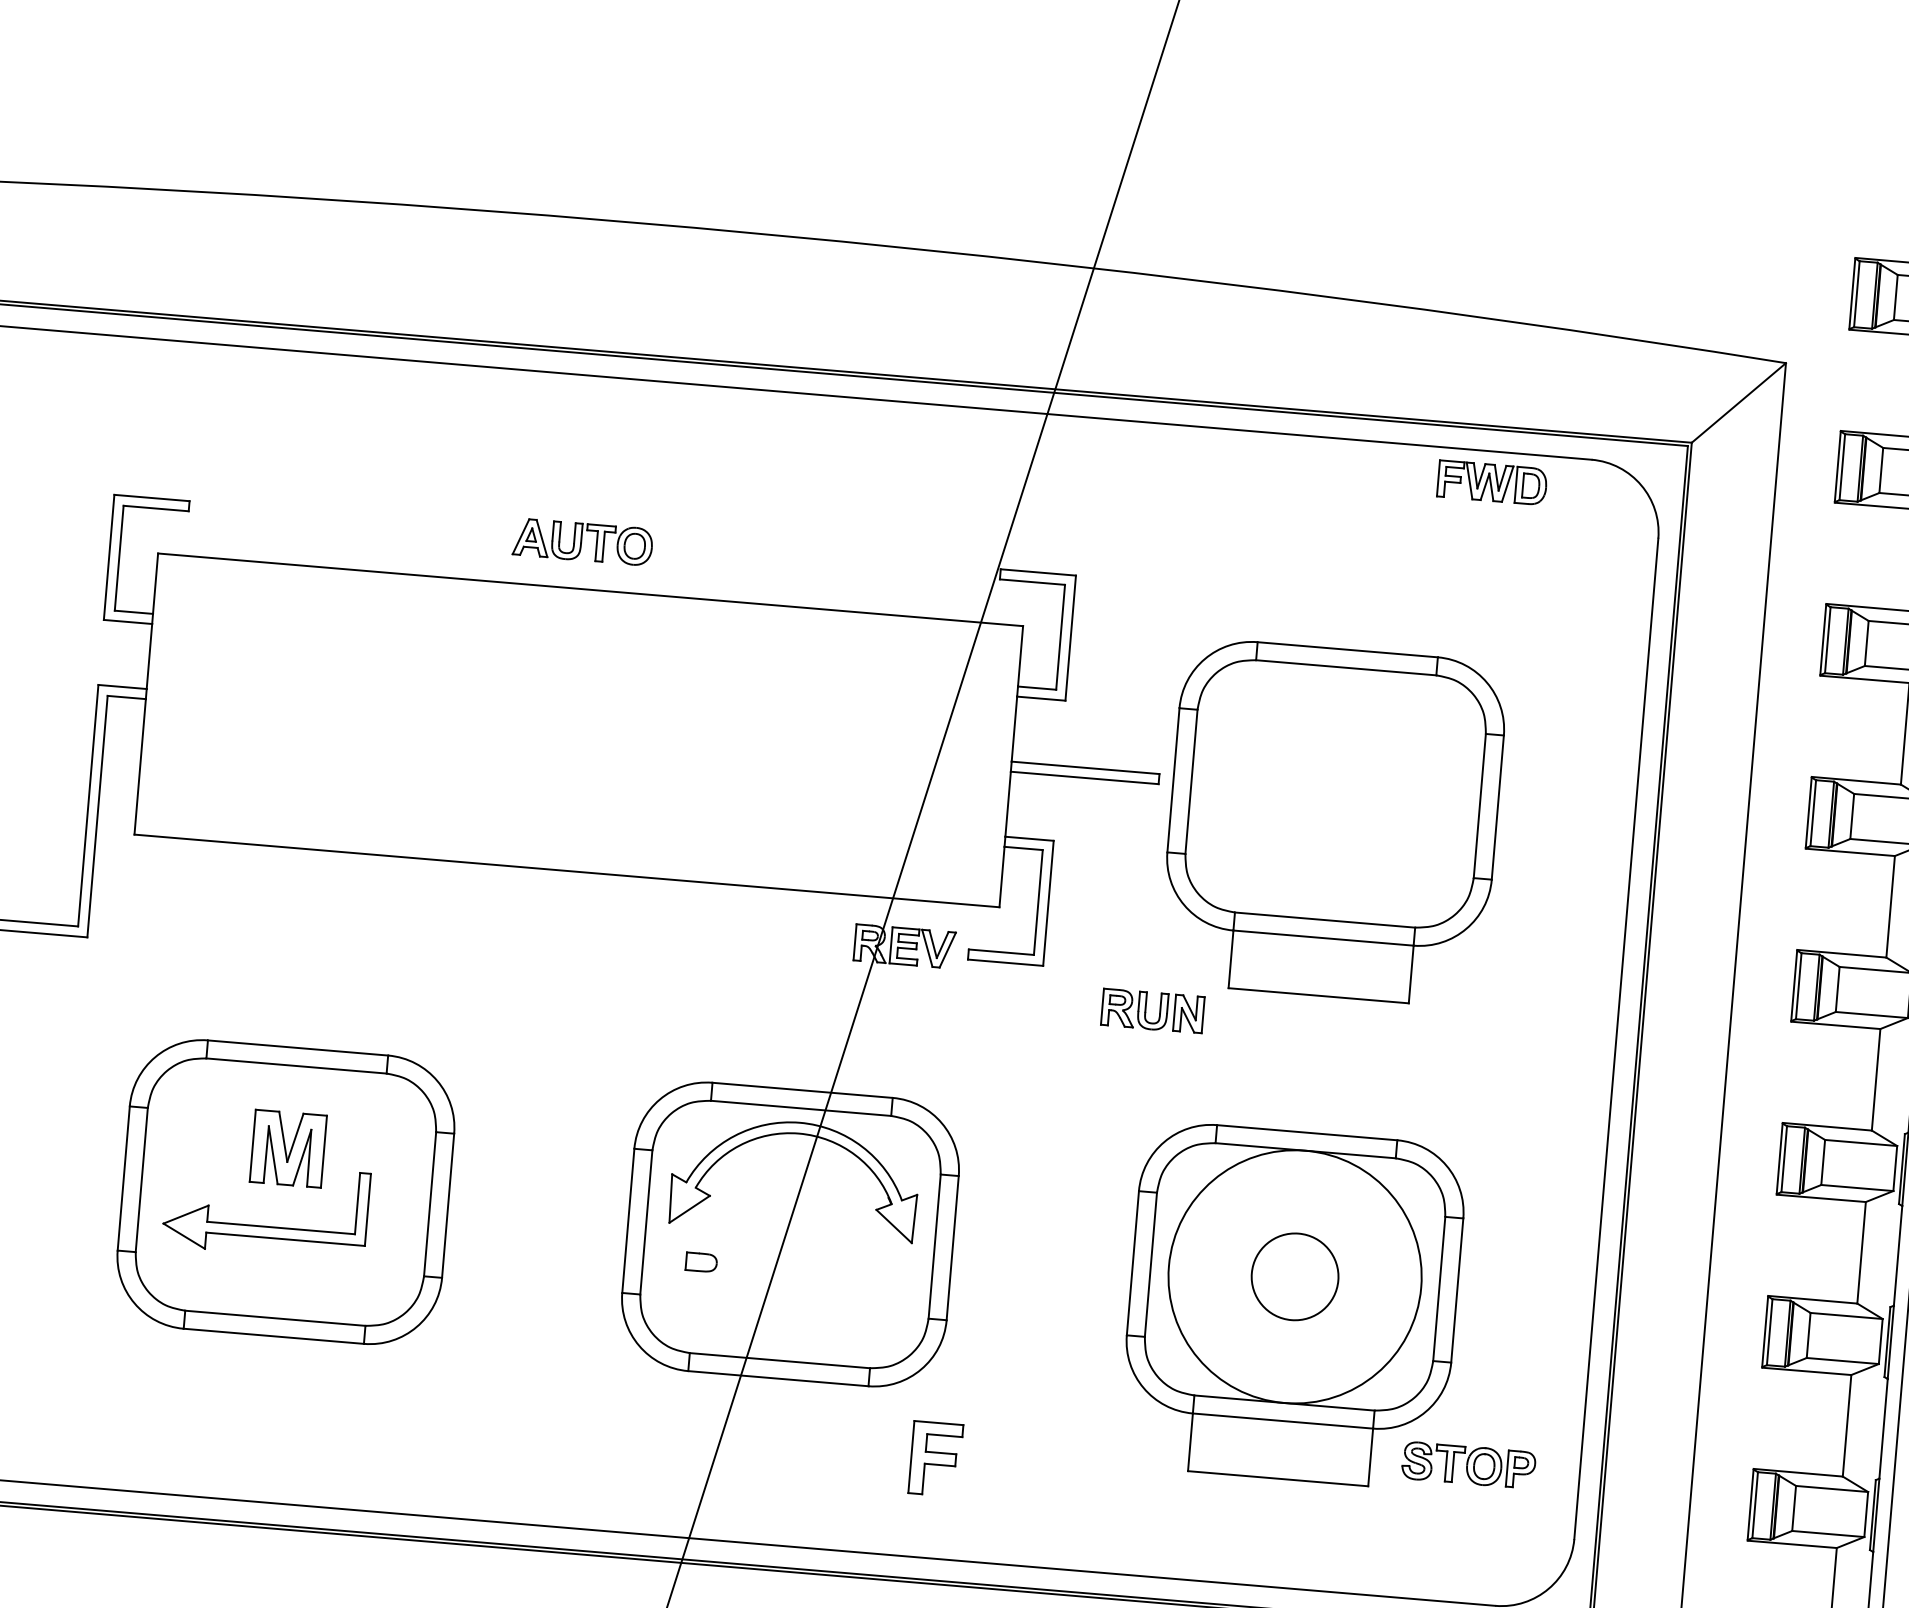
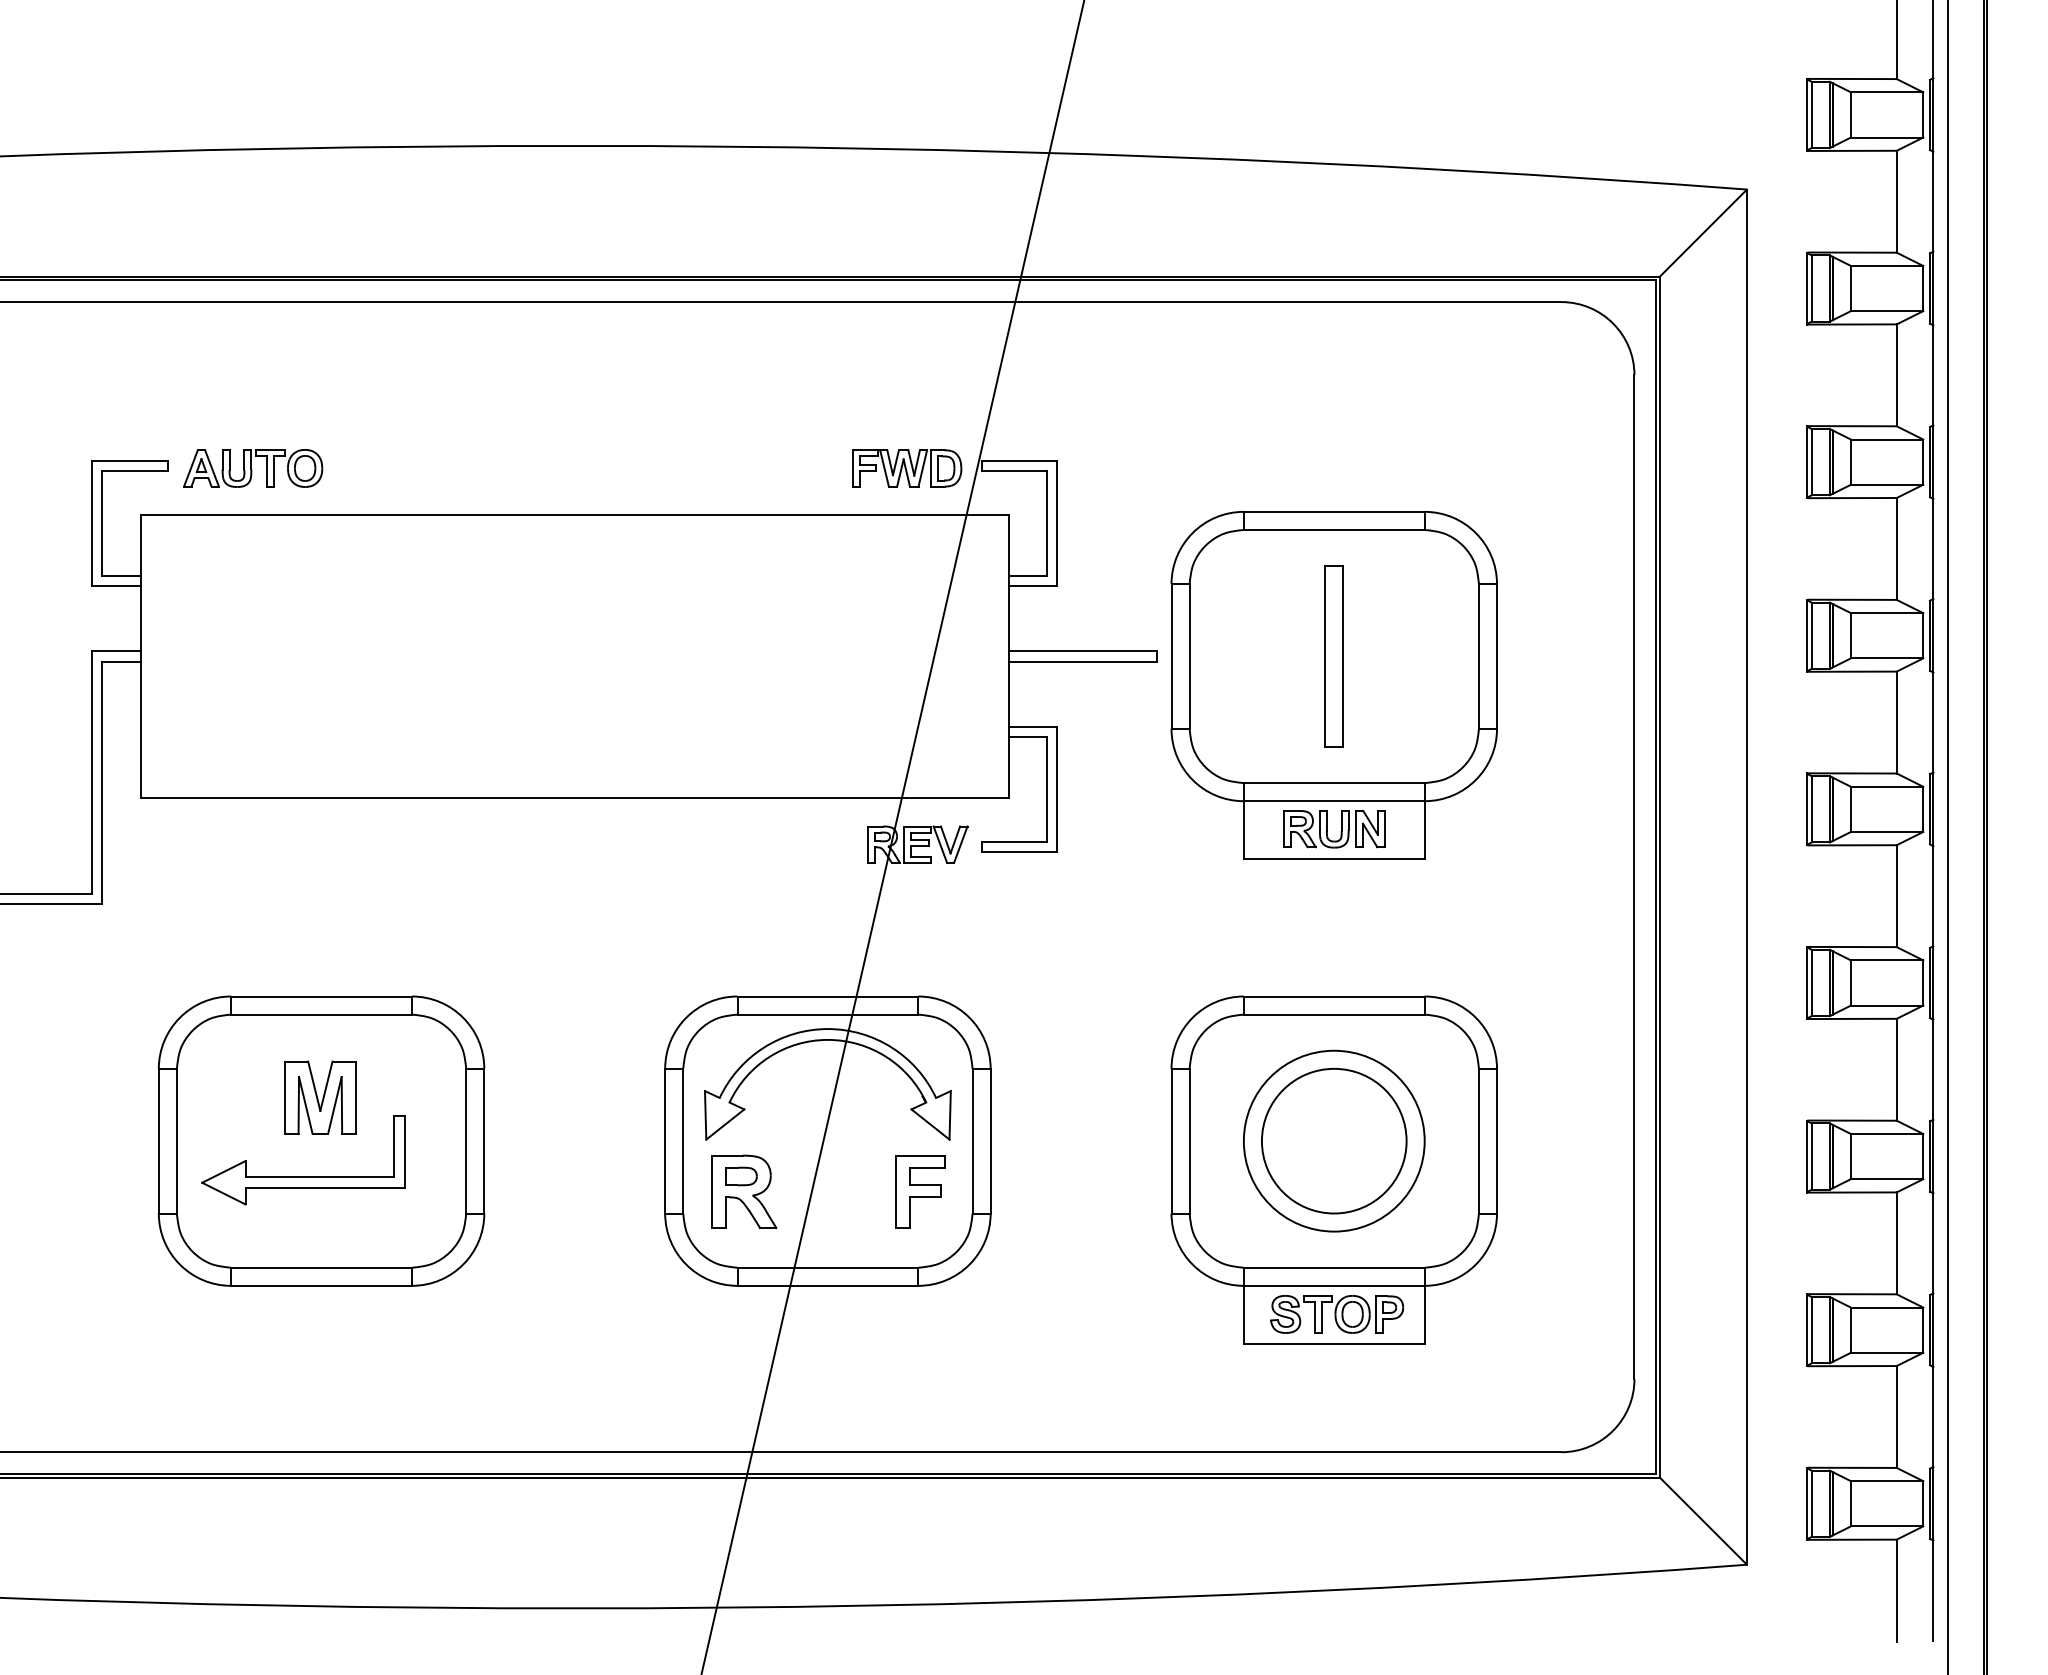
part: (1492, 482) -> (907, 468), moved
part: (583, 542) -> (253, 468), moved
part: (1334, 793) -> (1333, 656), added
part: (1158, 1013) -> (1340, 831), moved
circle: (1294, 1276) -> (1333, 1140), size x0.71
circle: (1294, 1276) -> (1333, 1140), size x1.67
part: (703, 1277) -> (744, 1191), added
part: (935, 1458) -> (920, 1191), moved
part: (1469, 1465) -> (1337, 1314), moved

